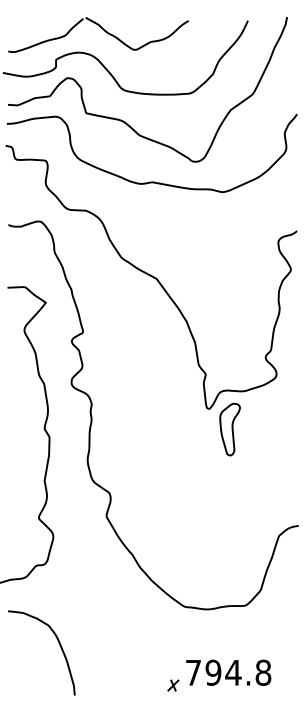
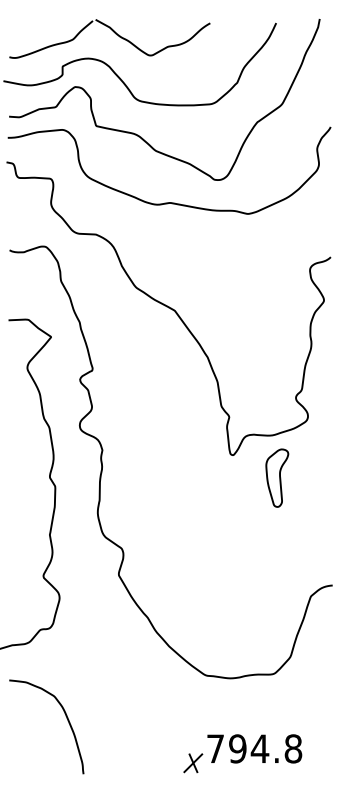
part: (230, 428) -> (277, 477), moved
part: (172, 685) -> (192, 762), size x1.6

